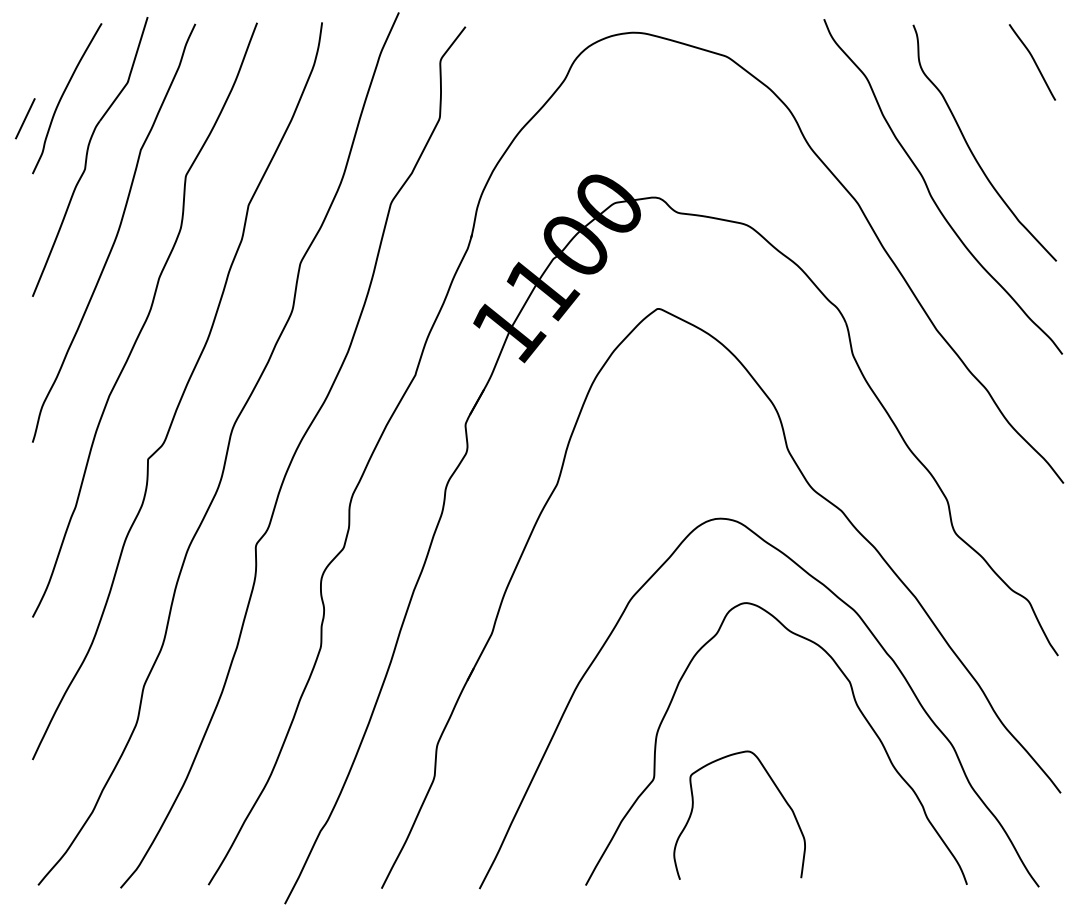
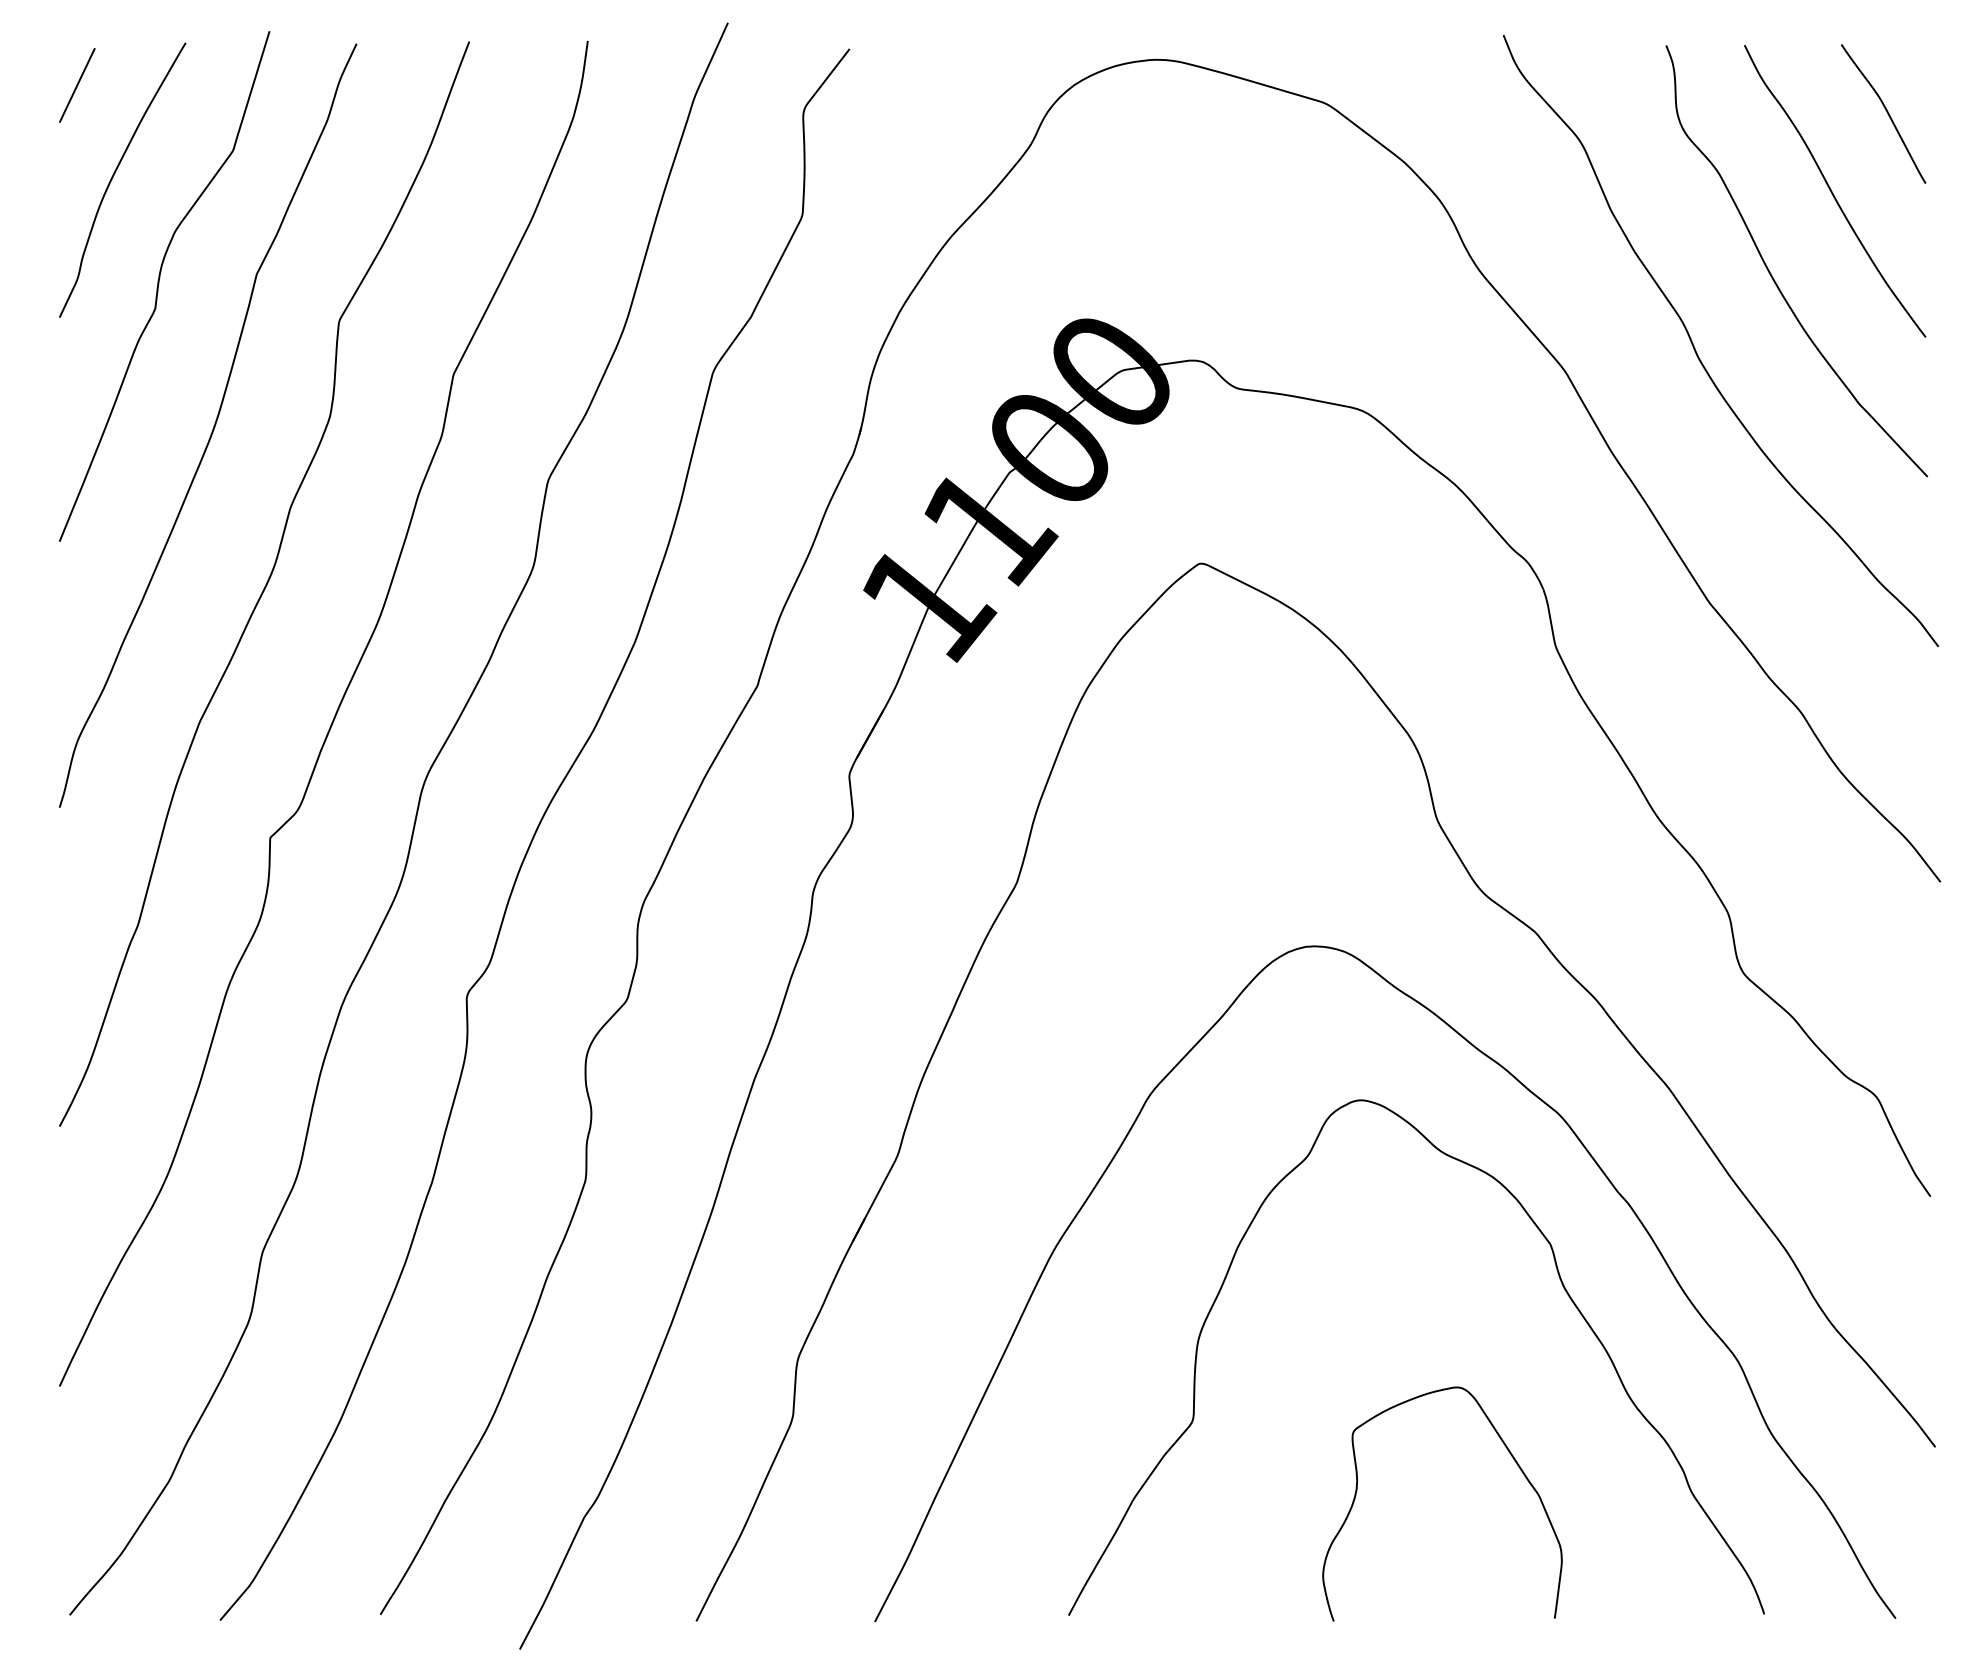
curve: (1004, 104) -> (1832, 190), added
line: (25, 118) -> (77, 84), moved
curve: (777, 790) -> (1511, 1458), moved

